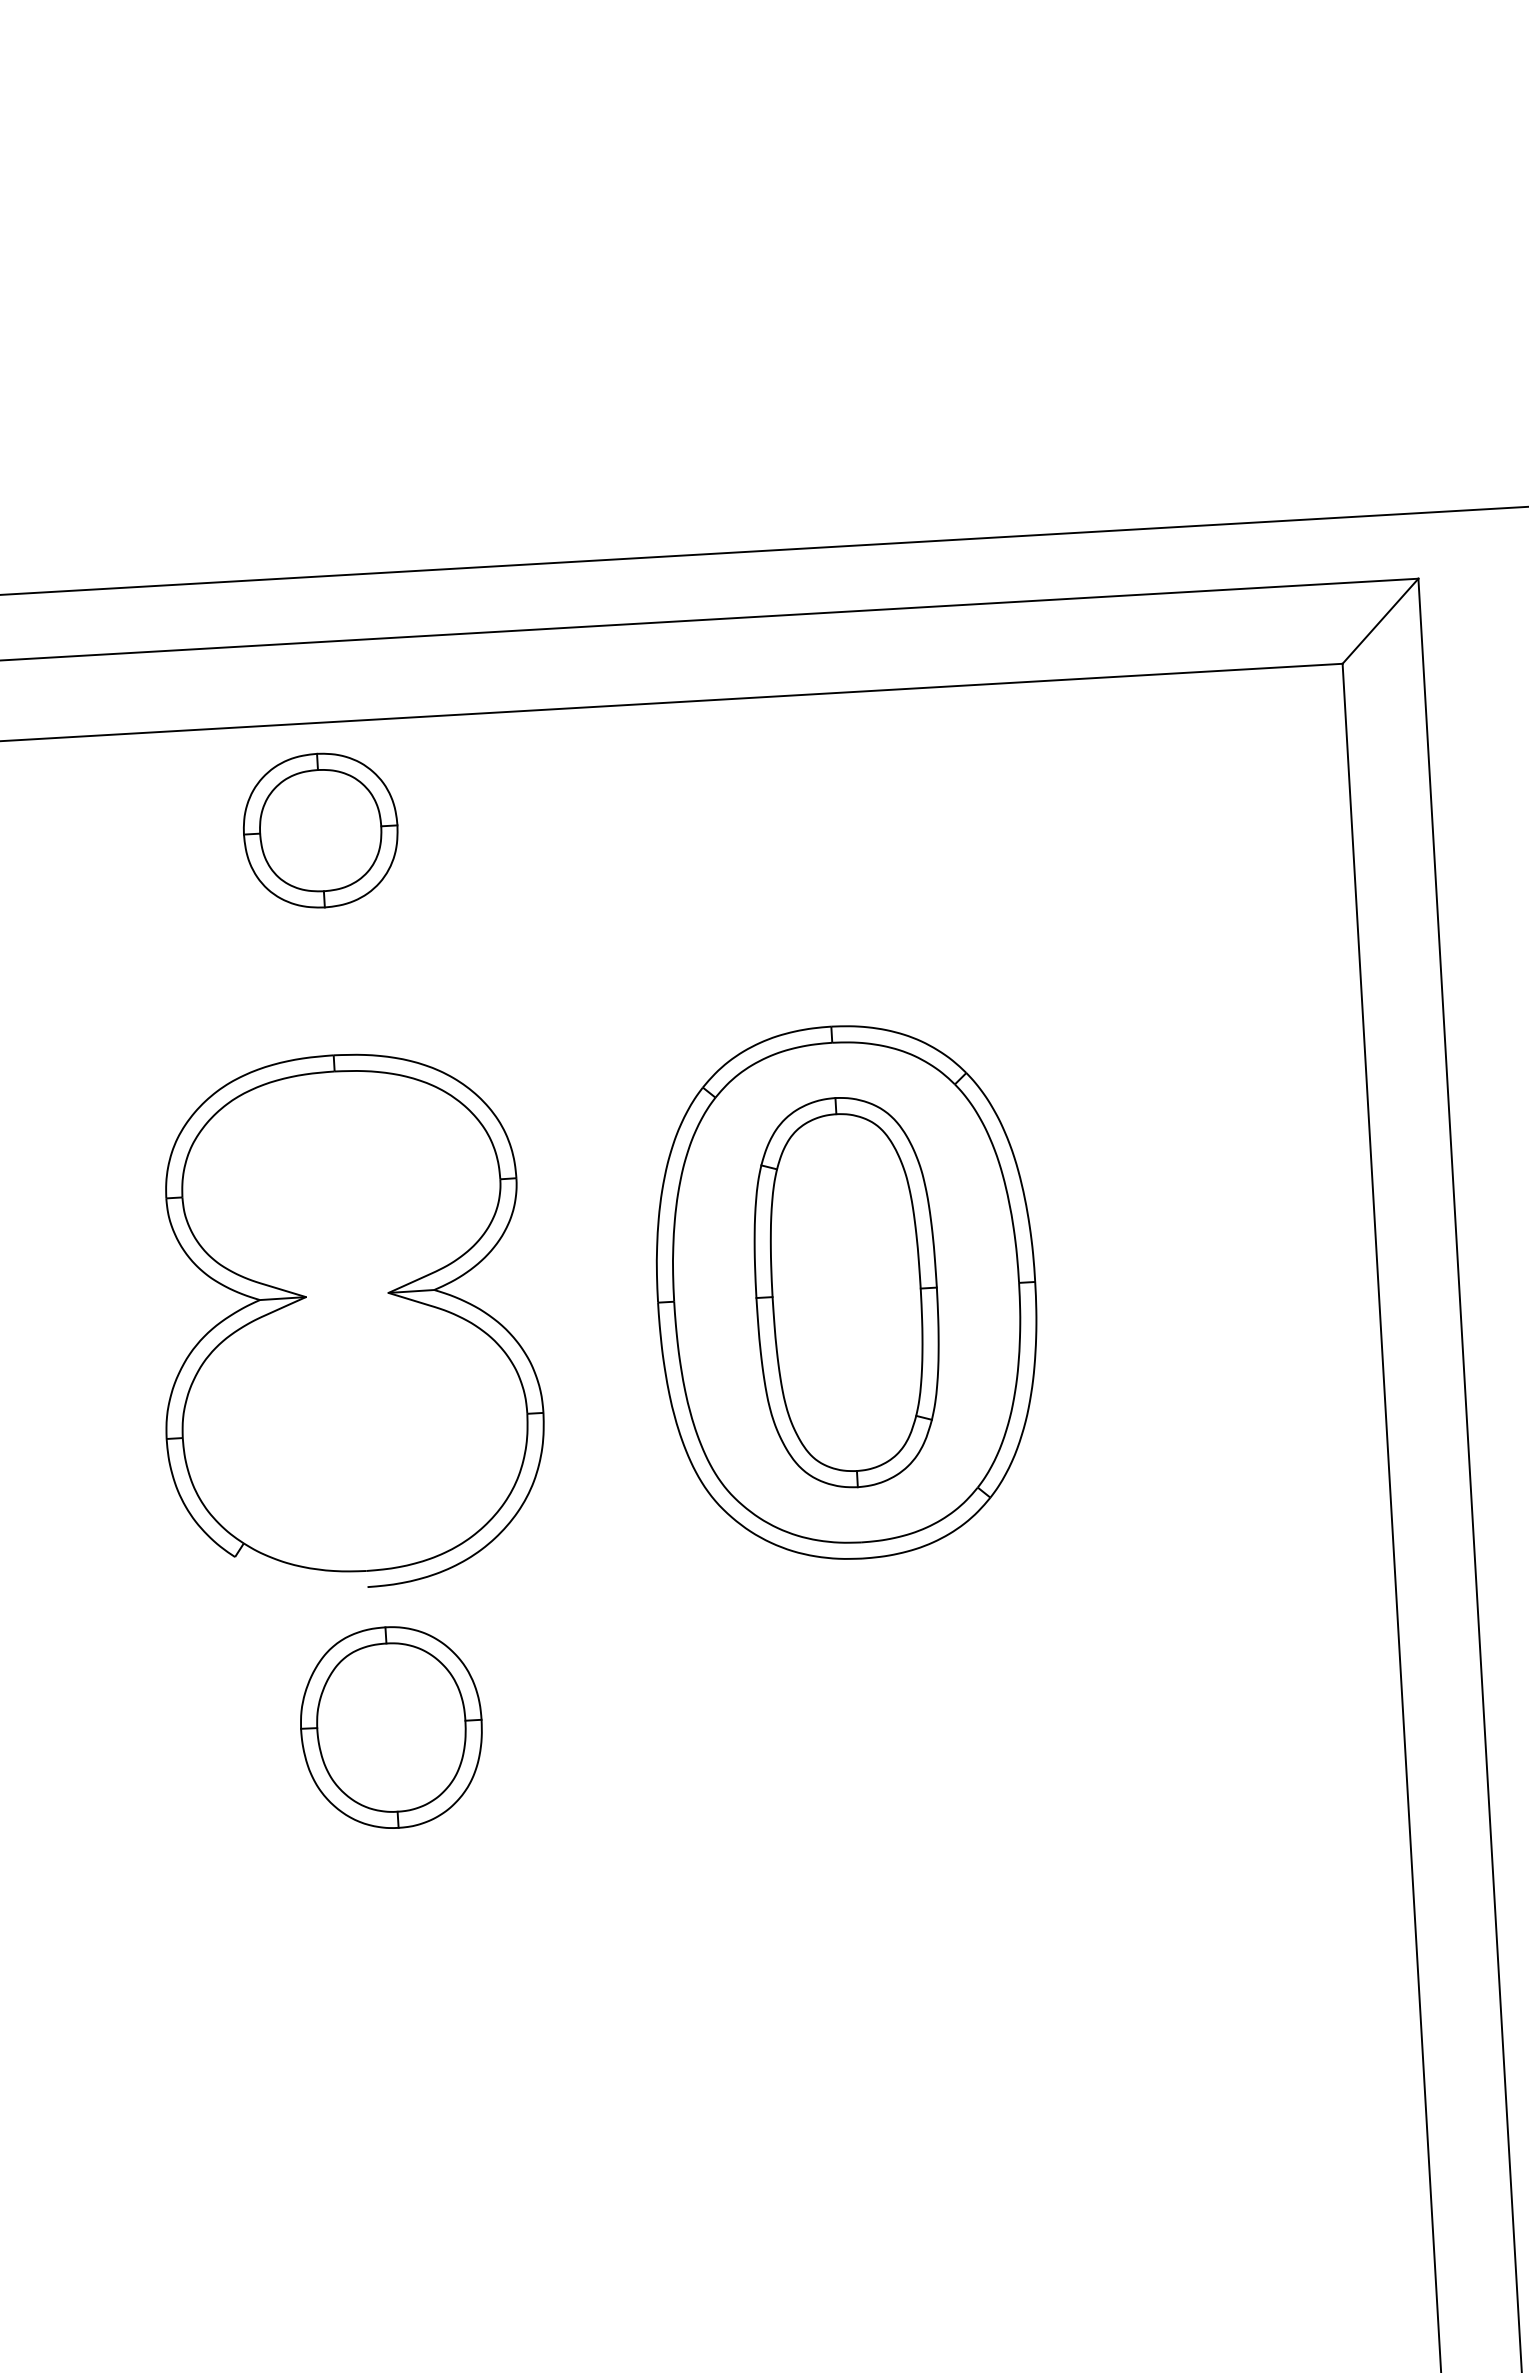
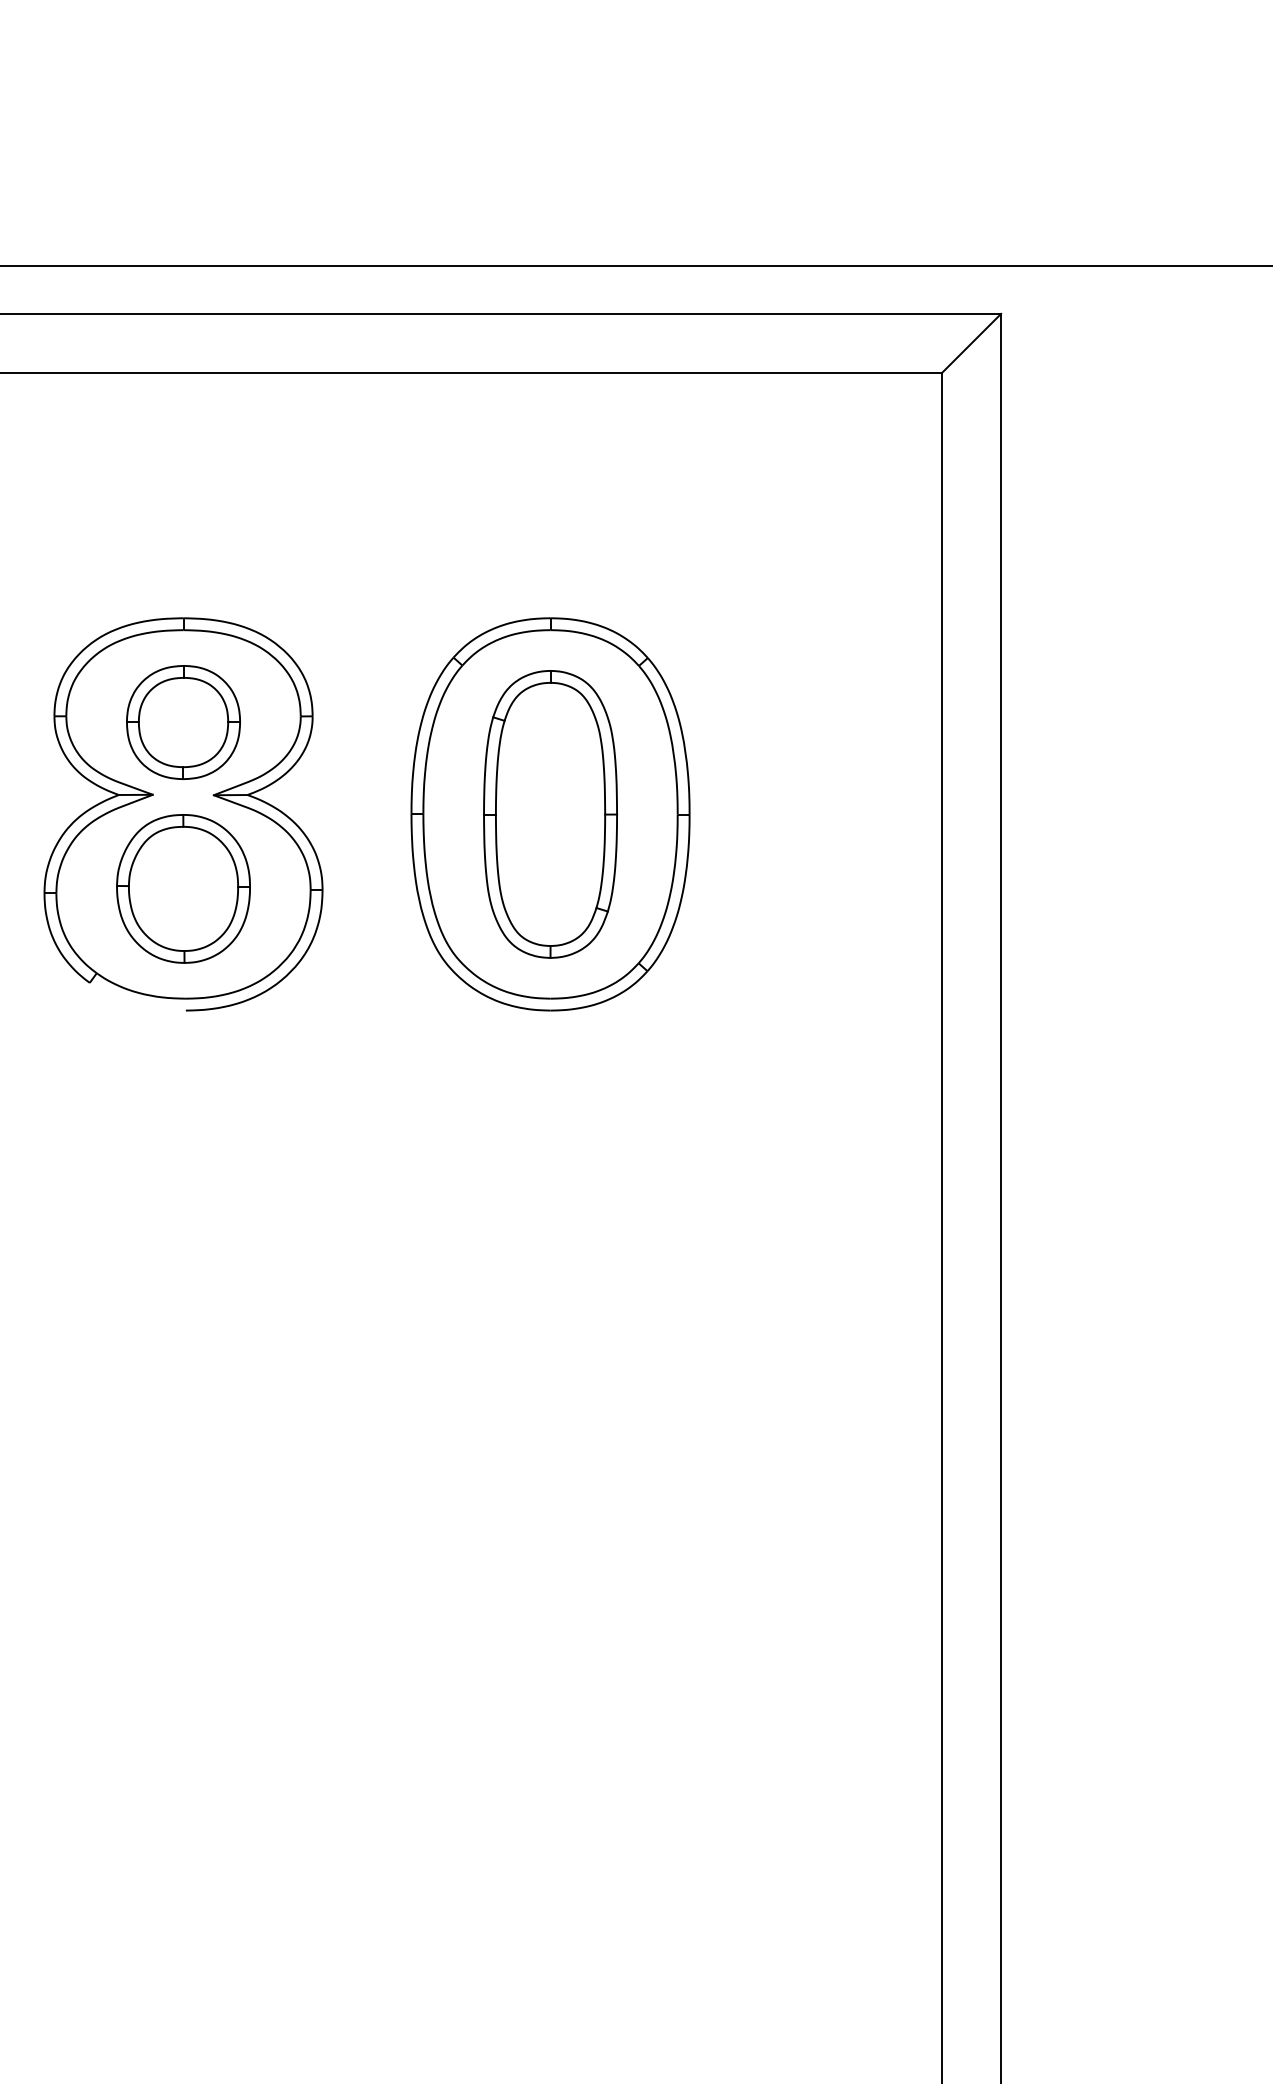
part: (320, 830) -> (183, 722), moved
part: (391, 1727) -> (183, 888), moved

